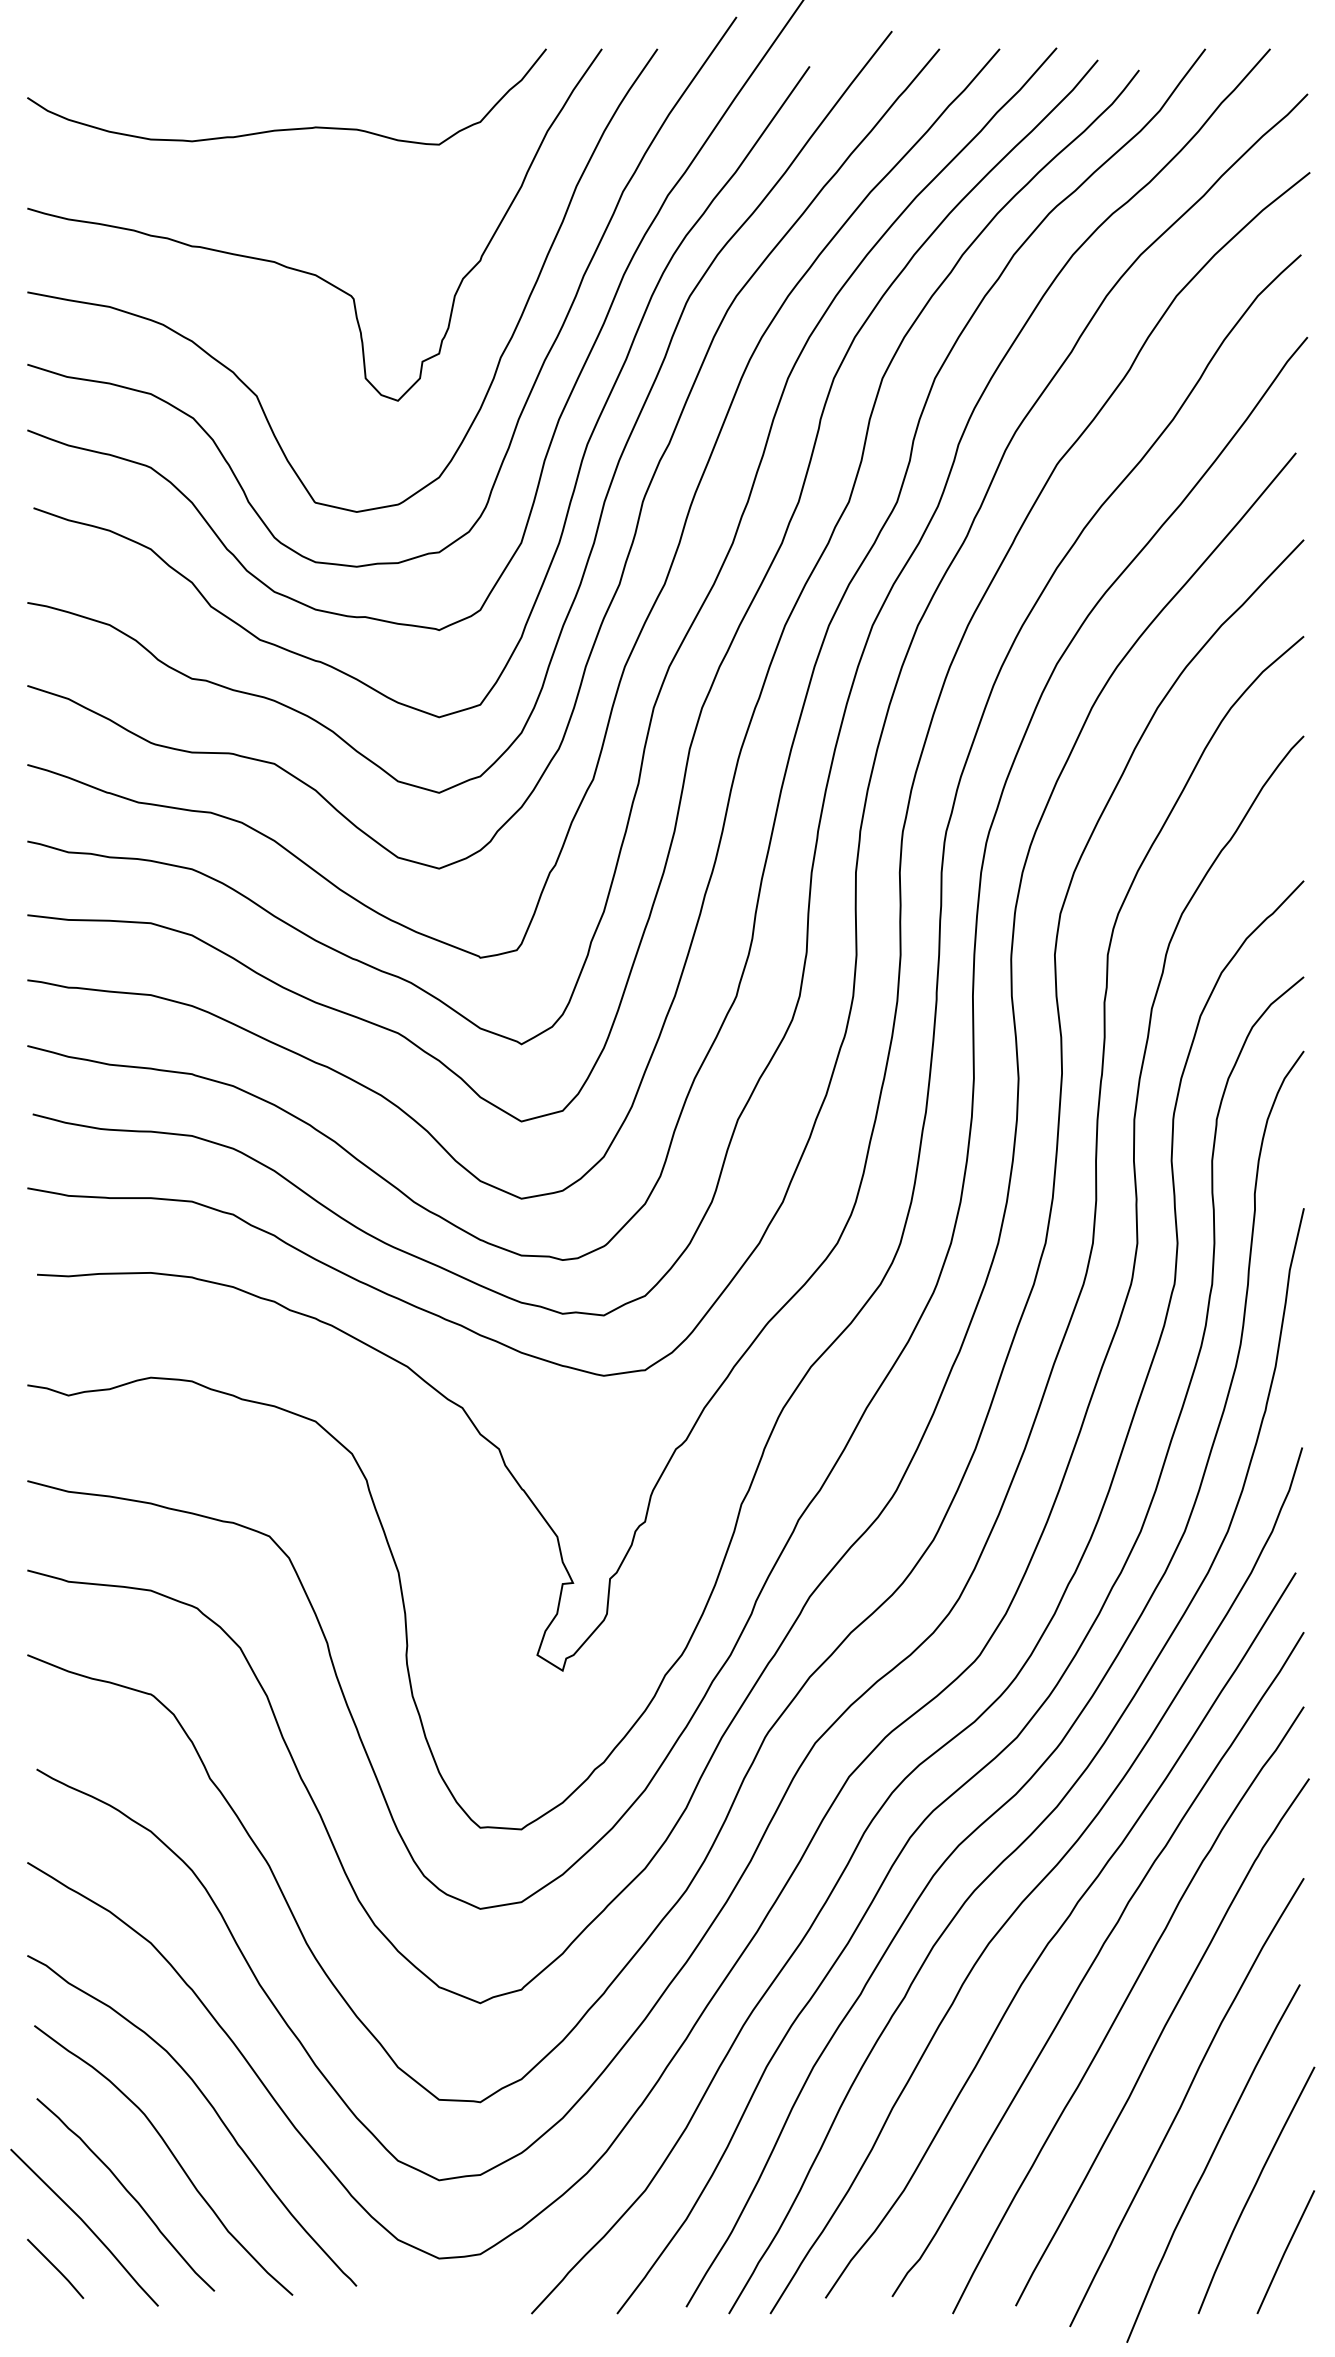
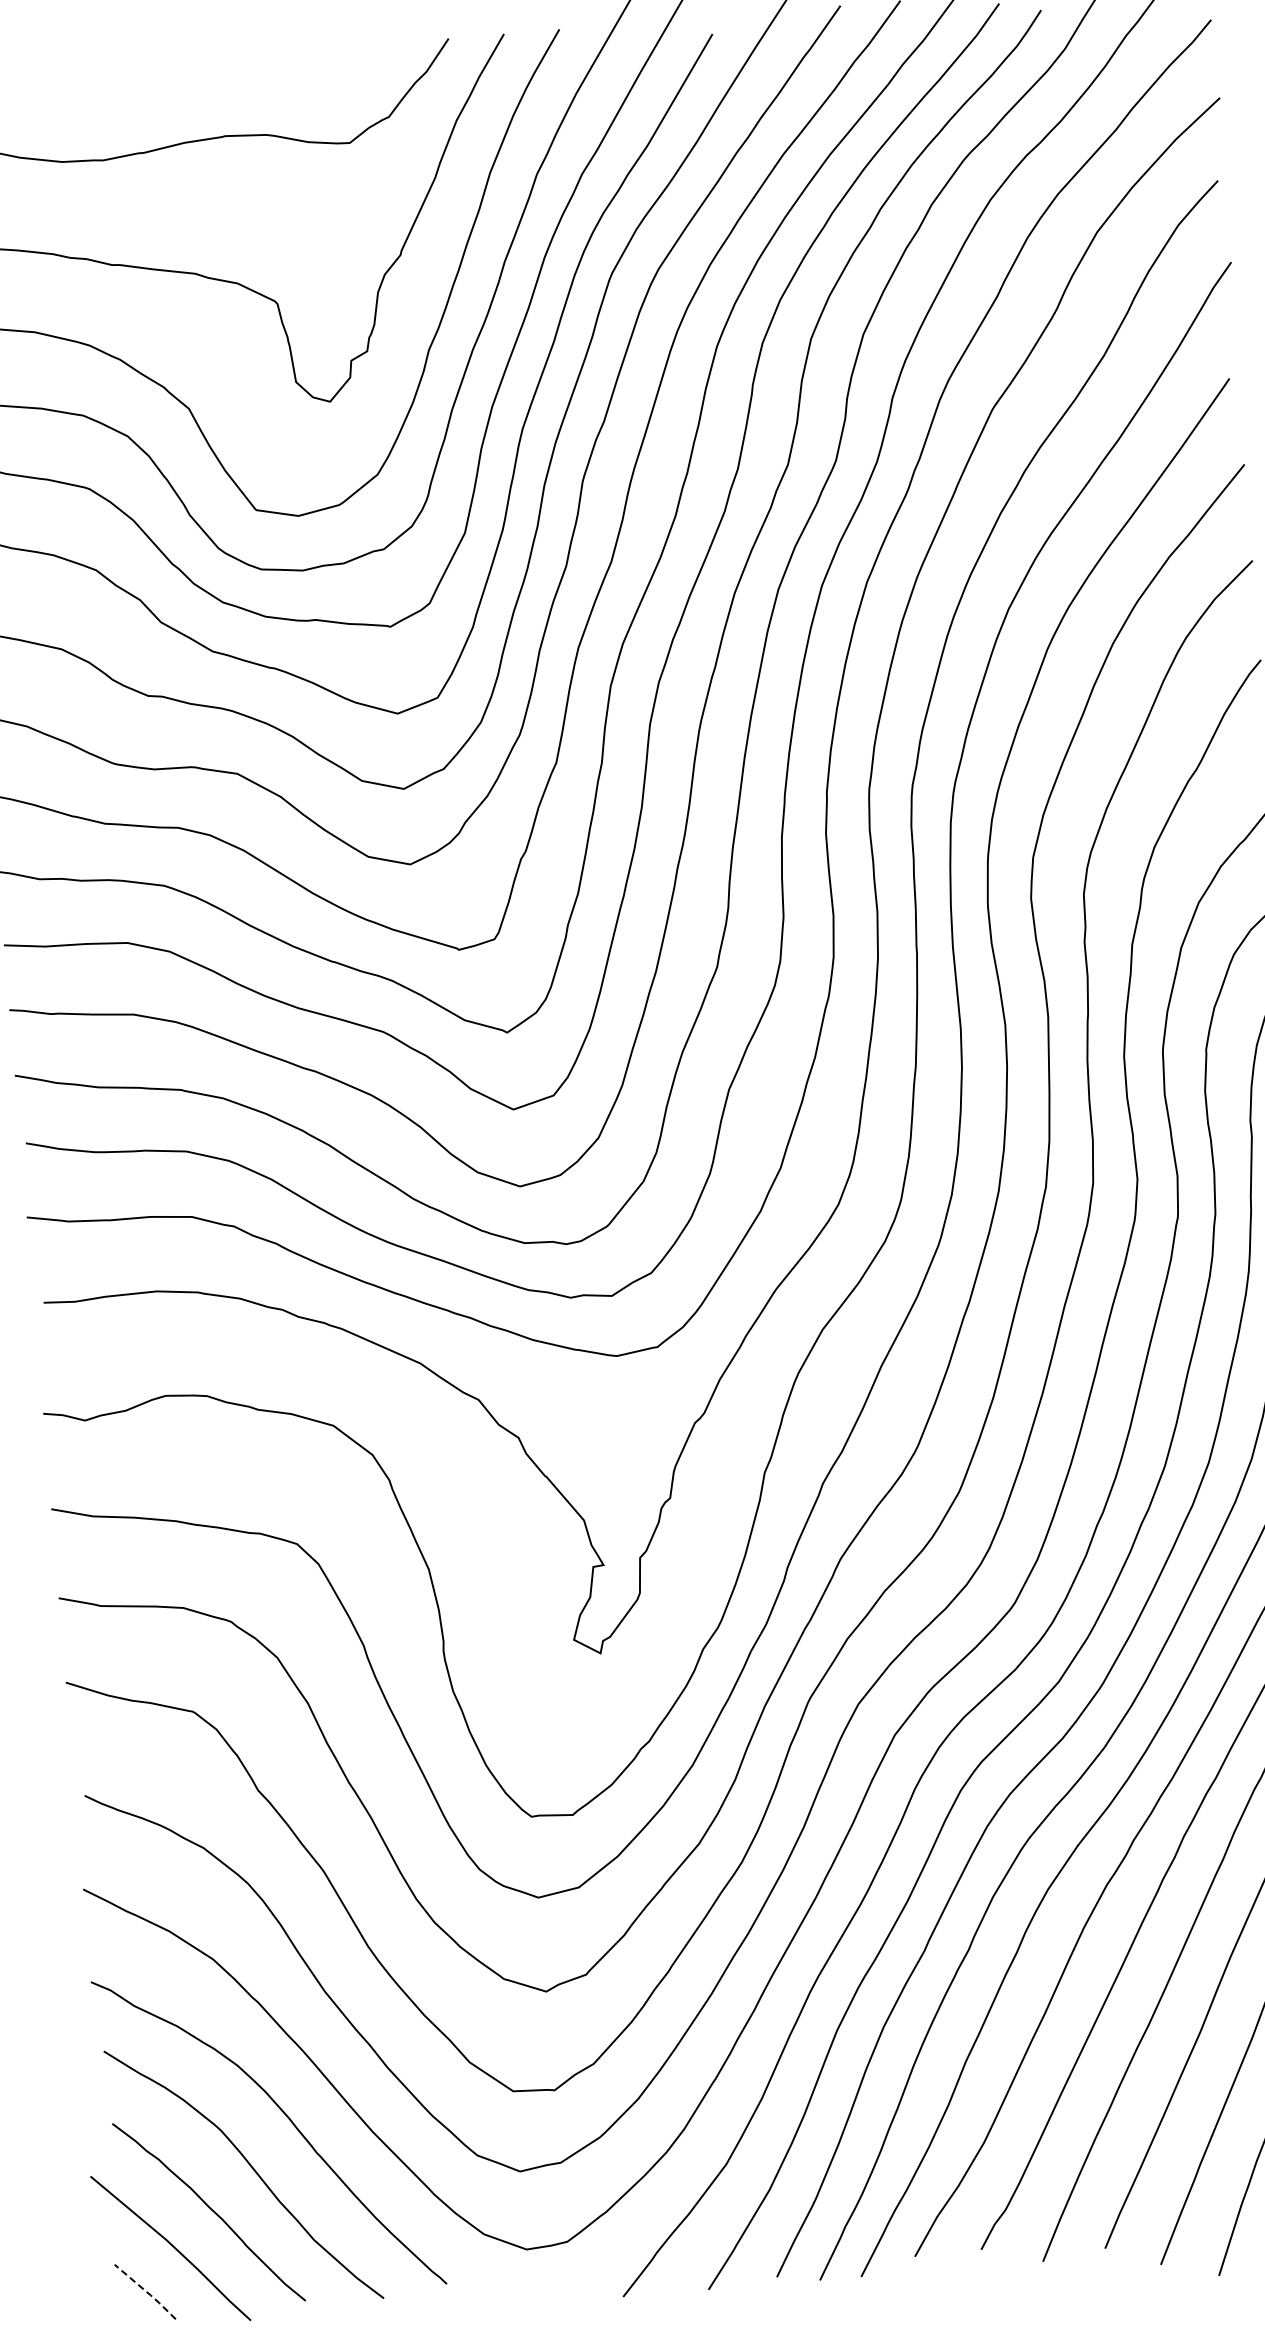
line: (57, 2269) -> (147, 2292), solid -> dashed

